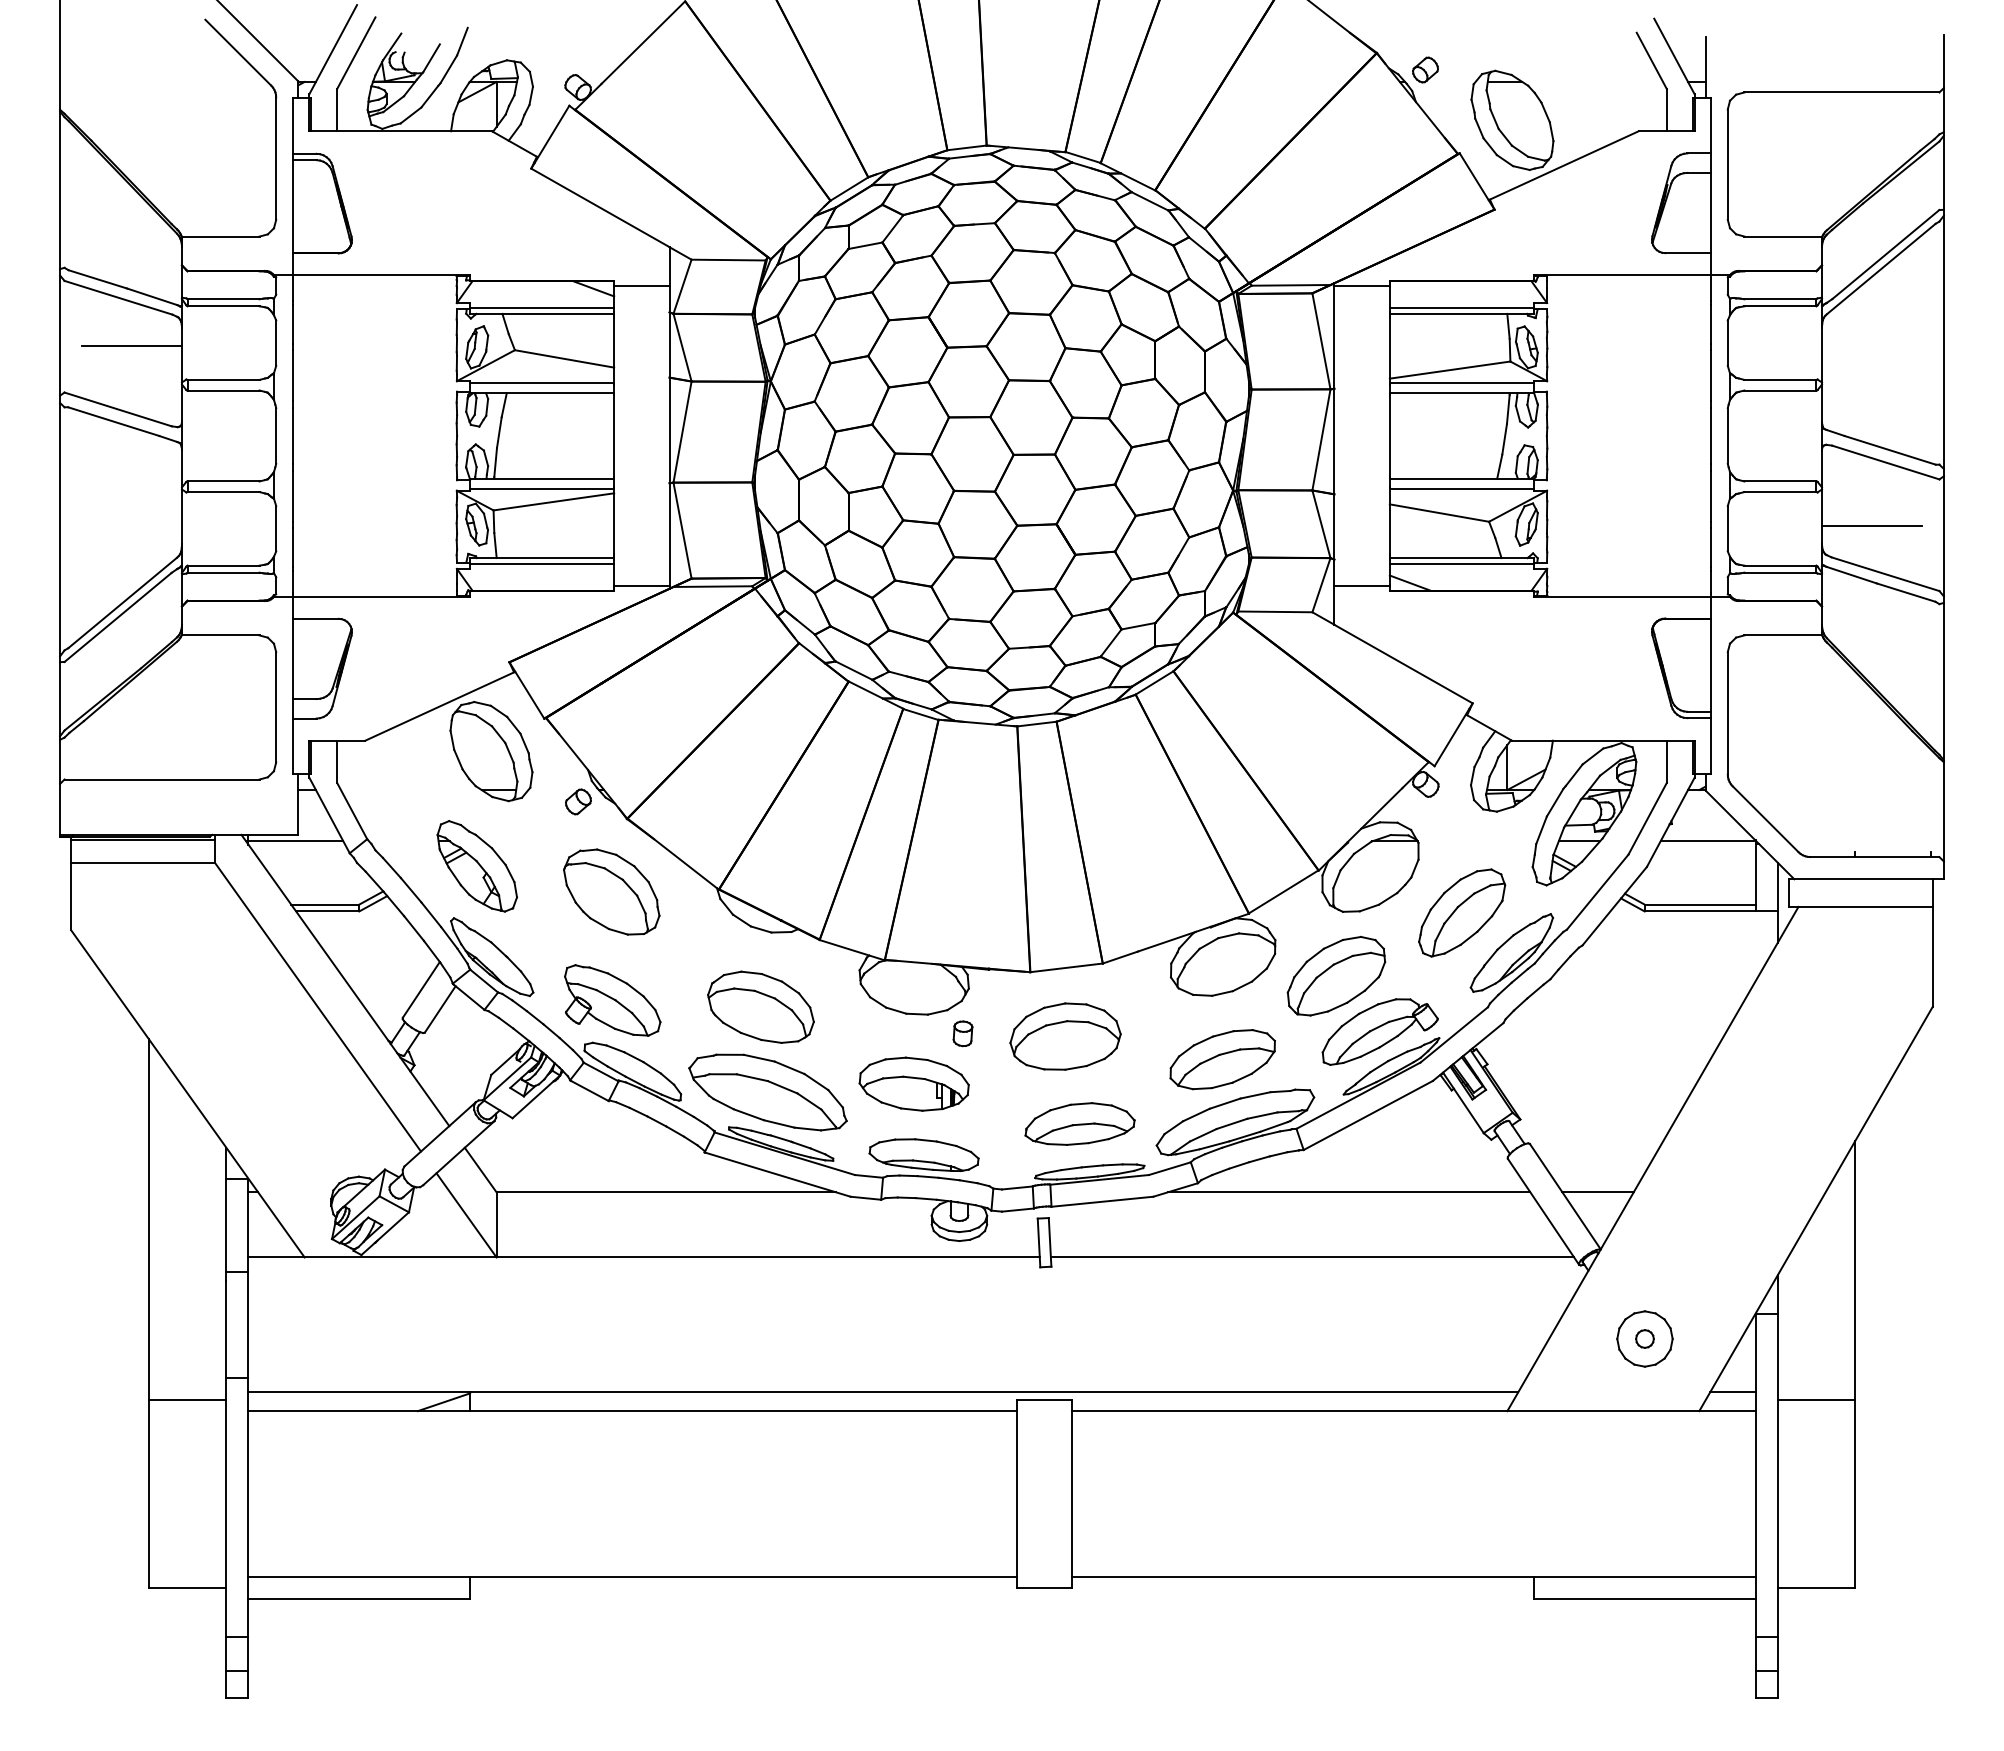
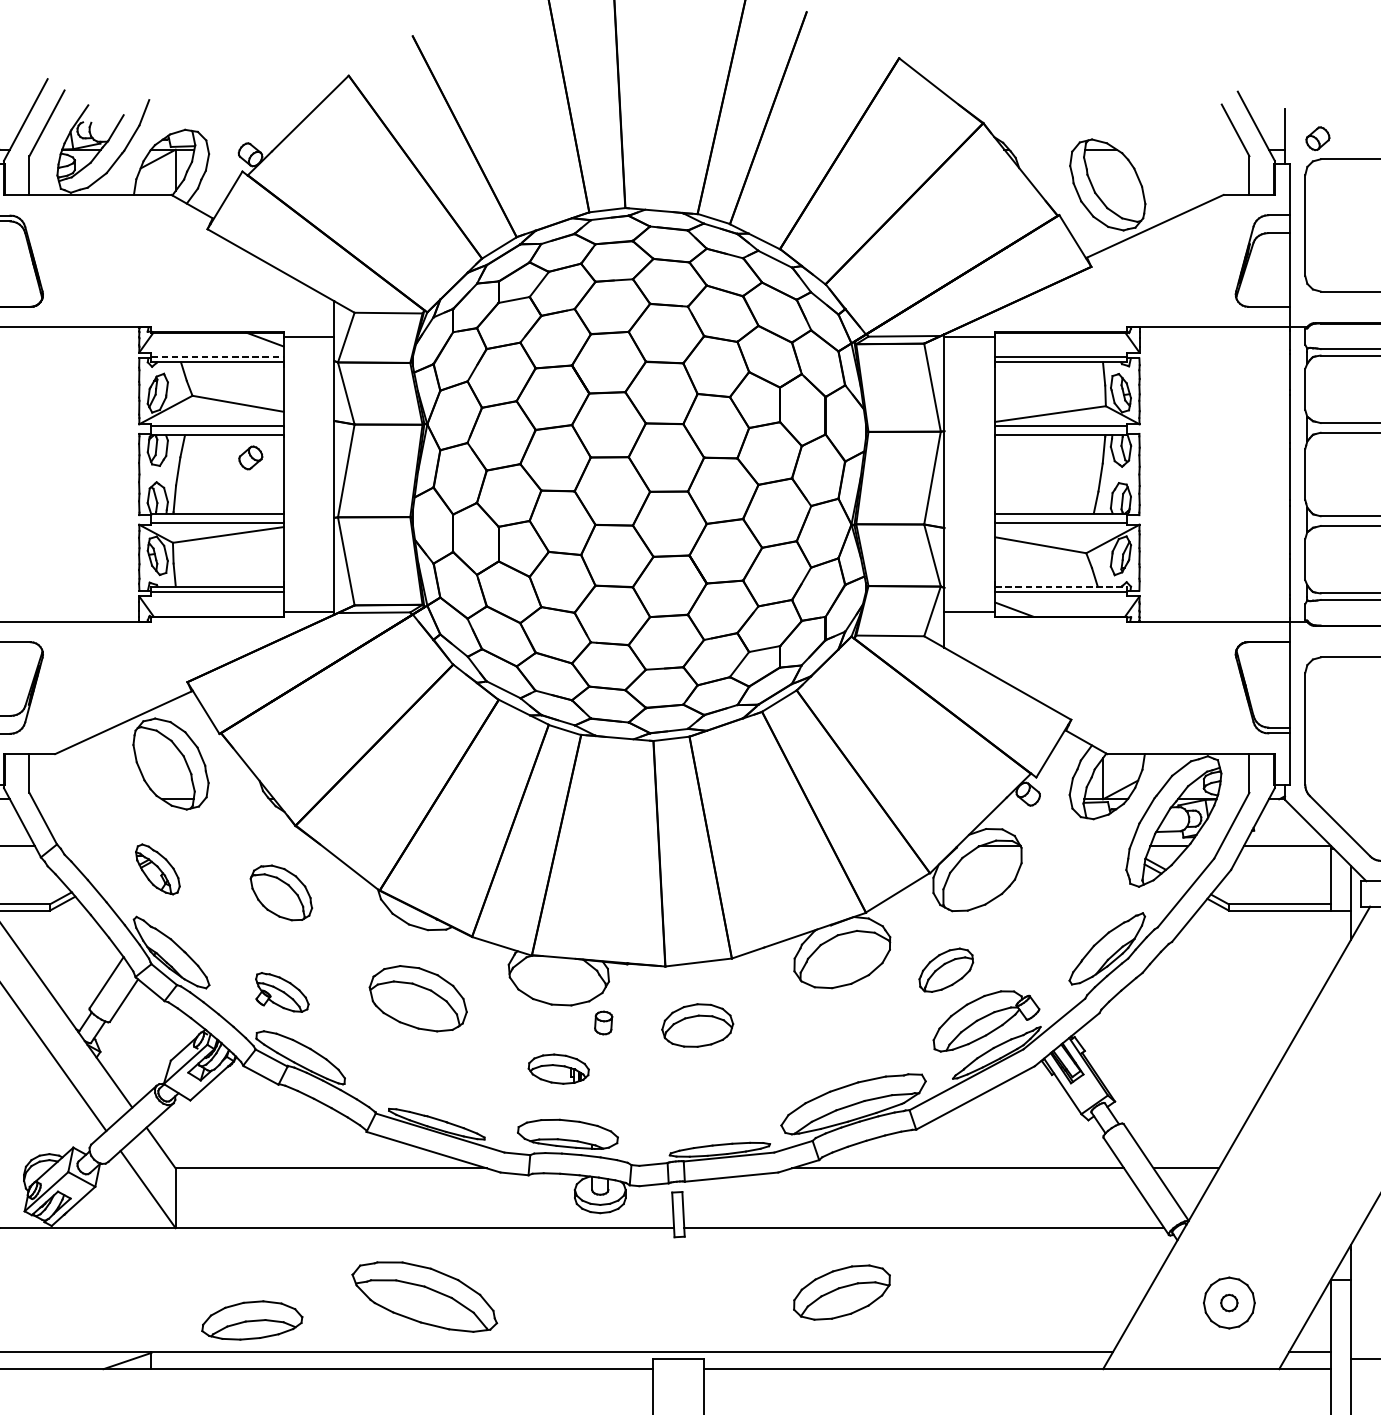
part: (1425, 69) -> (1317, 138), moved
line: (542, 307) -> (217, 356), solid -> dashed
line: (1462, 558) -> (1061, 586), solid -> dashed
part: (578, 801) -> (250, 457), moved
part: (476, 866) -> (157, 869), size x0.6
part: (611, 891) -> (281, 892), size x0.7
part: (1462, 912) -> (1061, 911), removed
part: (1336, 976) -> (946, 970), size x0.6
part: (612, 1000) -> (282, 992), size x0.6
part: (1065, 1036) -> (697, 1025), size x0.7
part: (1222, 1059) -> (841, 1292), moved
part: (913, 1083) -> (558, 1068), size x0.6
part: (767, 1092) -> (424, 1297), moved
part: (1079, 1123) -> (251, 1320), moved

